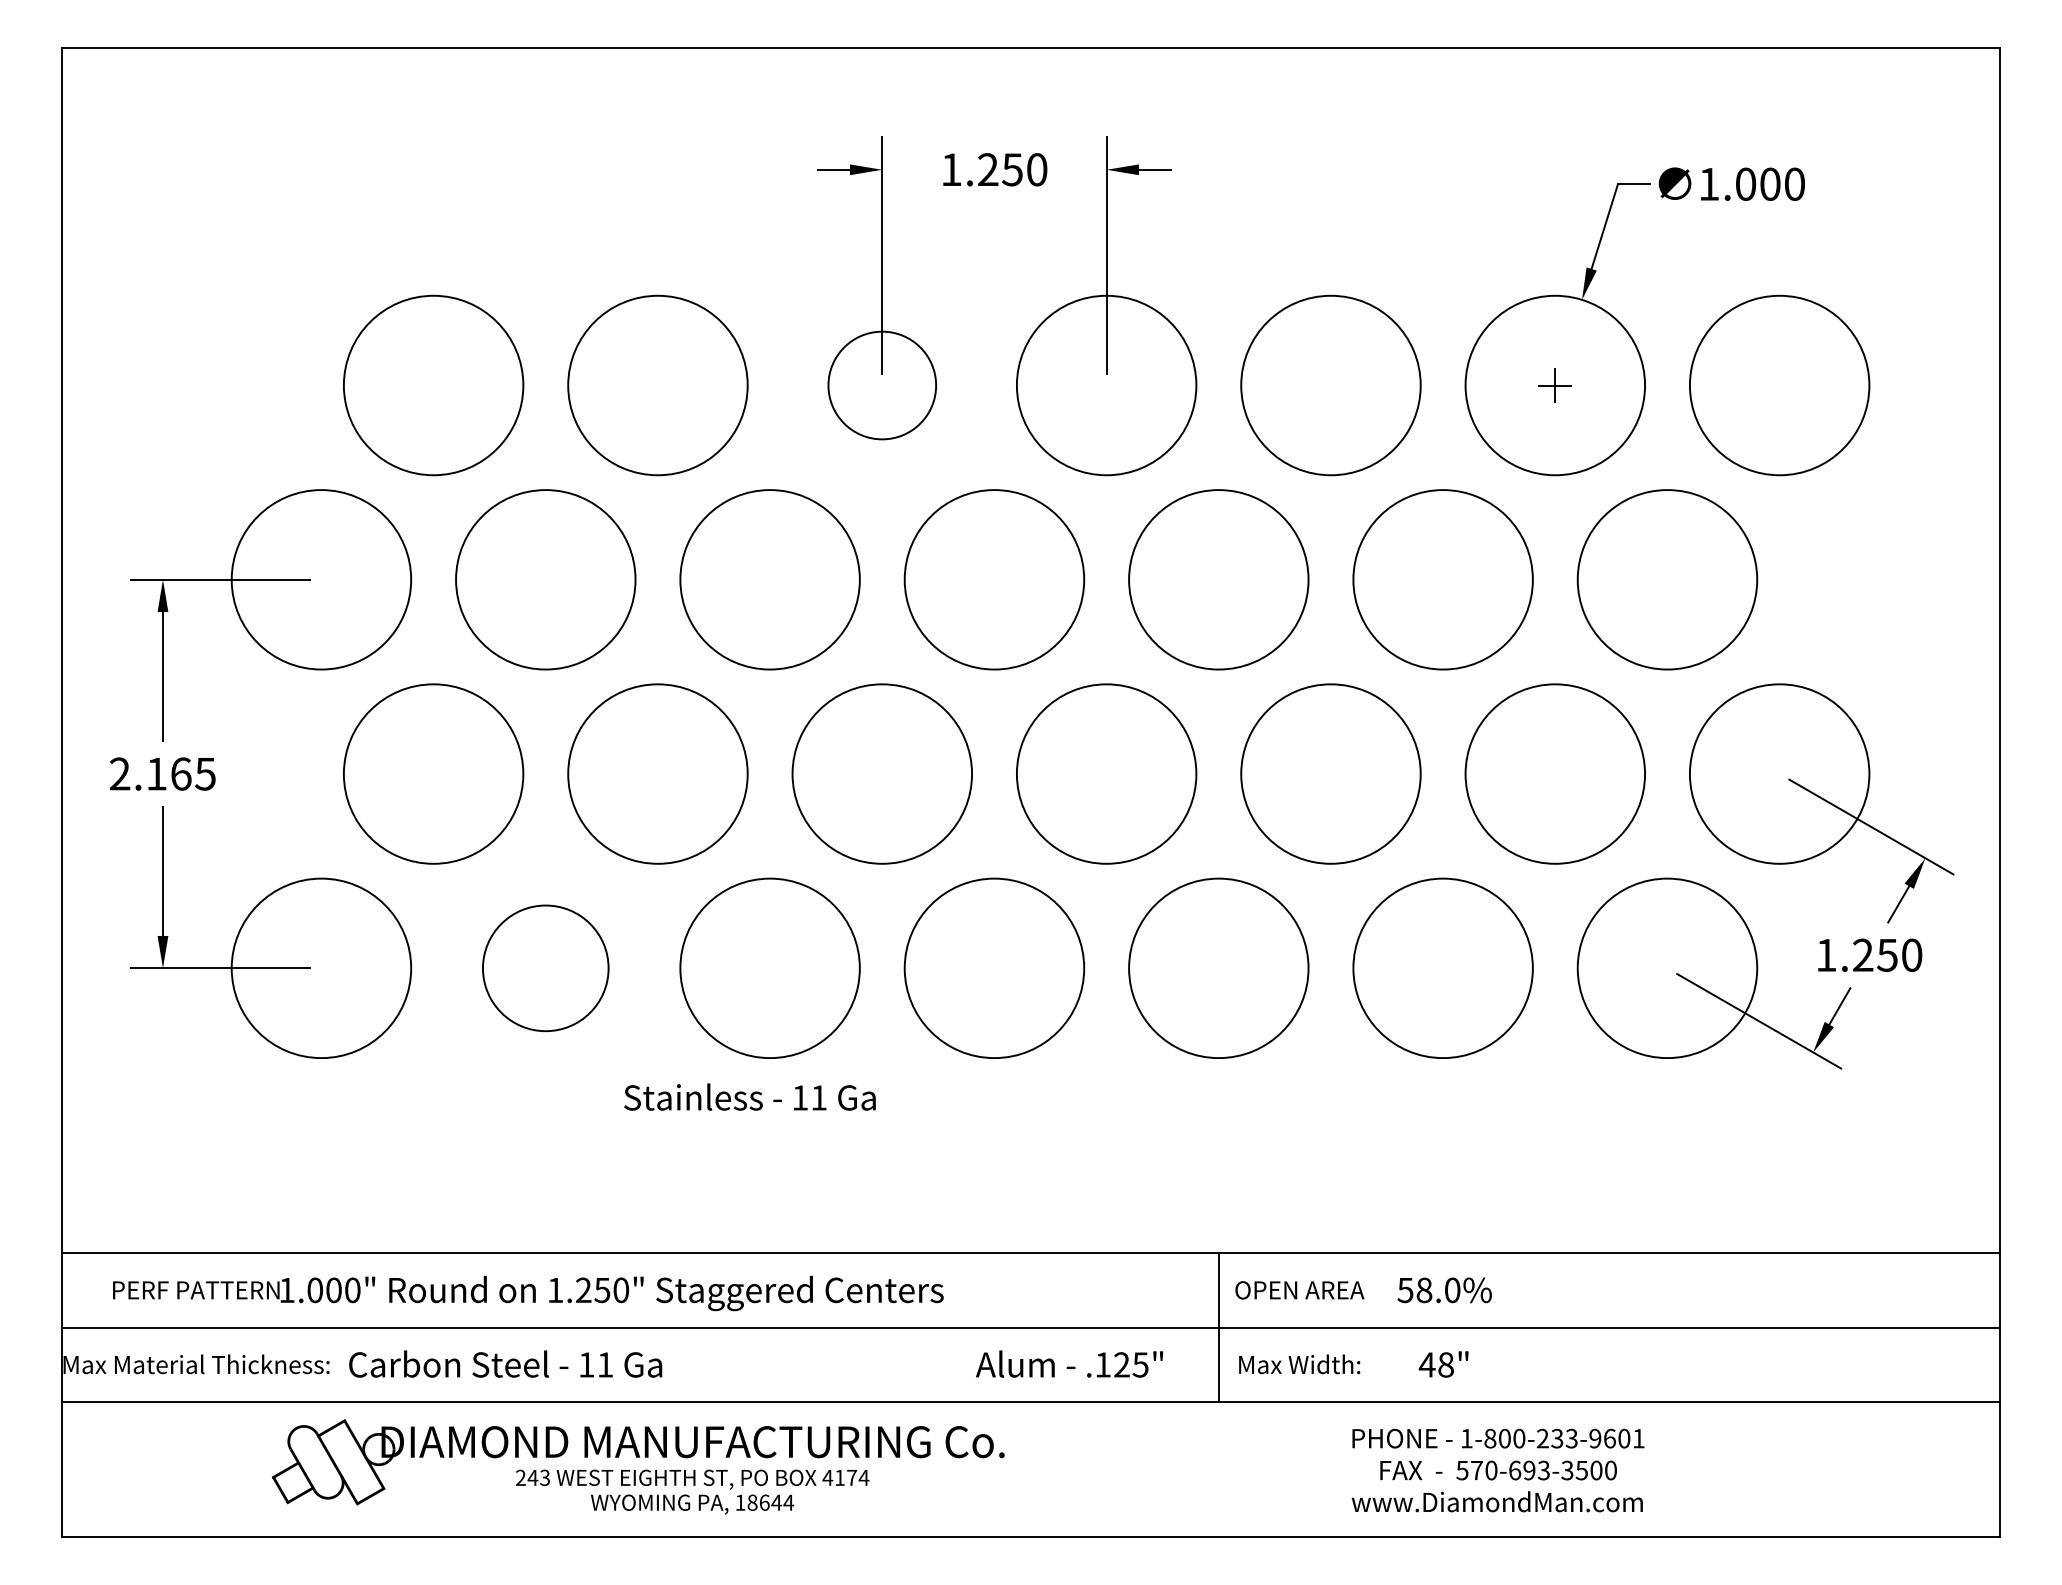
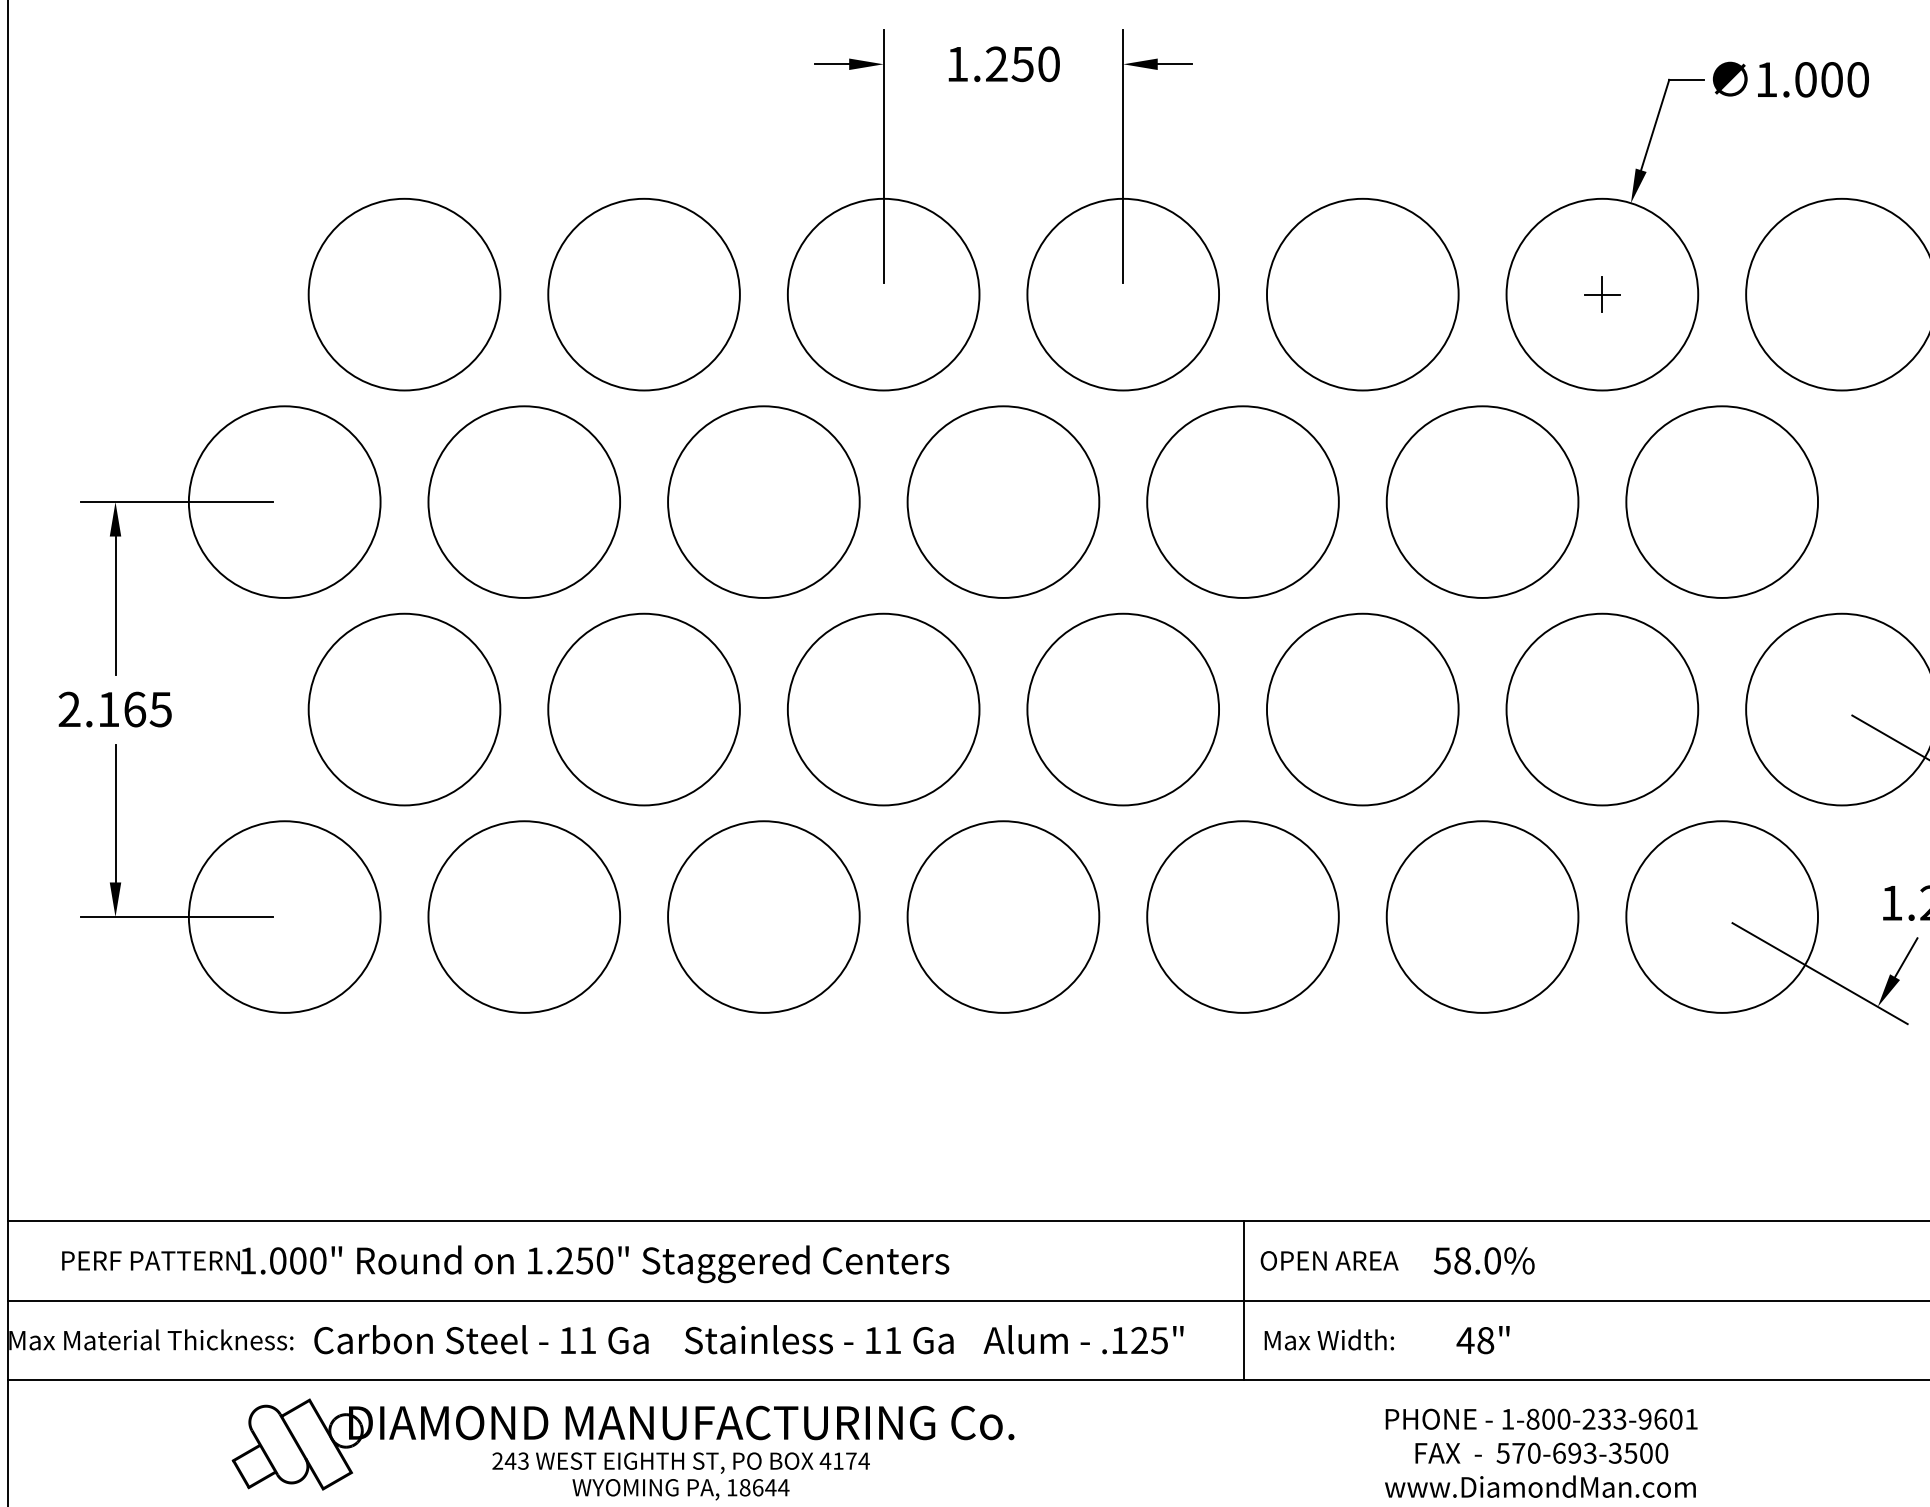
circle: (882, 385) -> (883, 294), size x1.67
circle: (545, 968) -> (524, 917), size x1.43
text: (749, 1096) -> (818, 1339), moved

